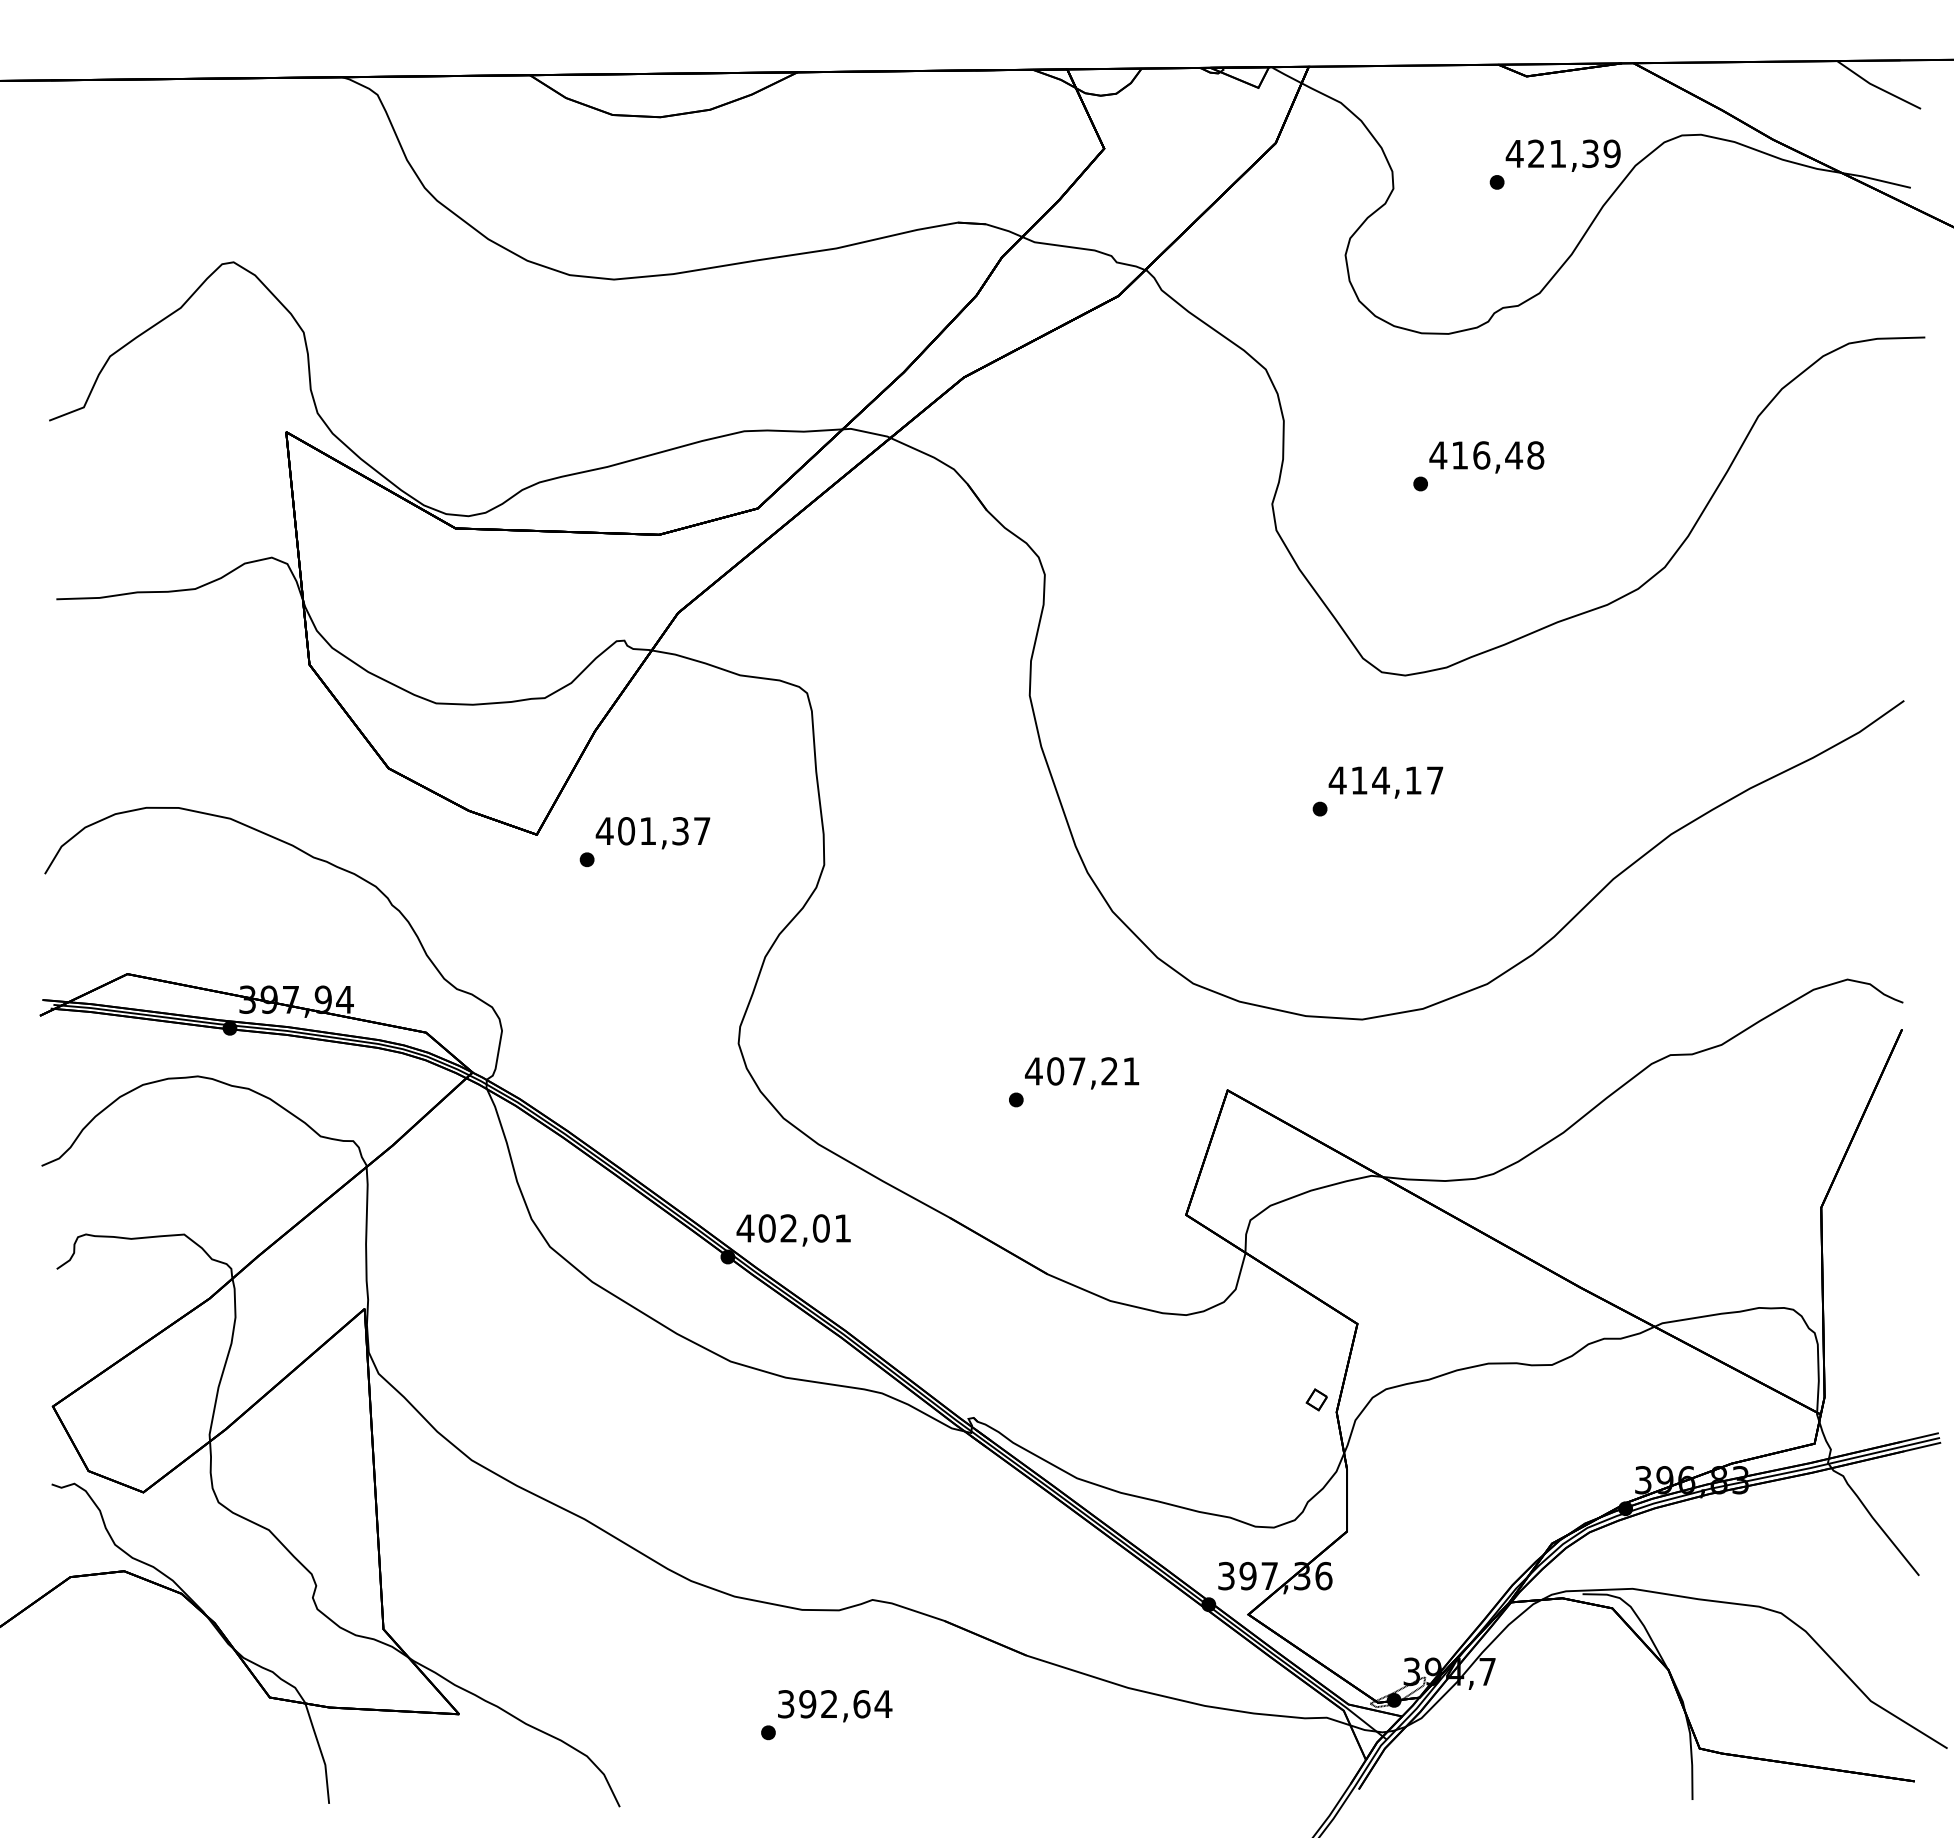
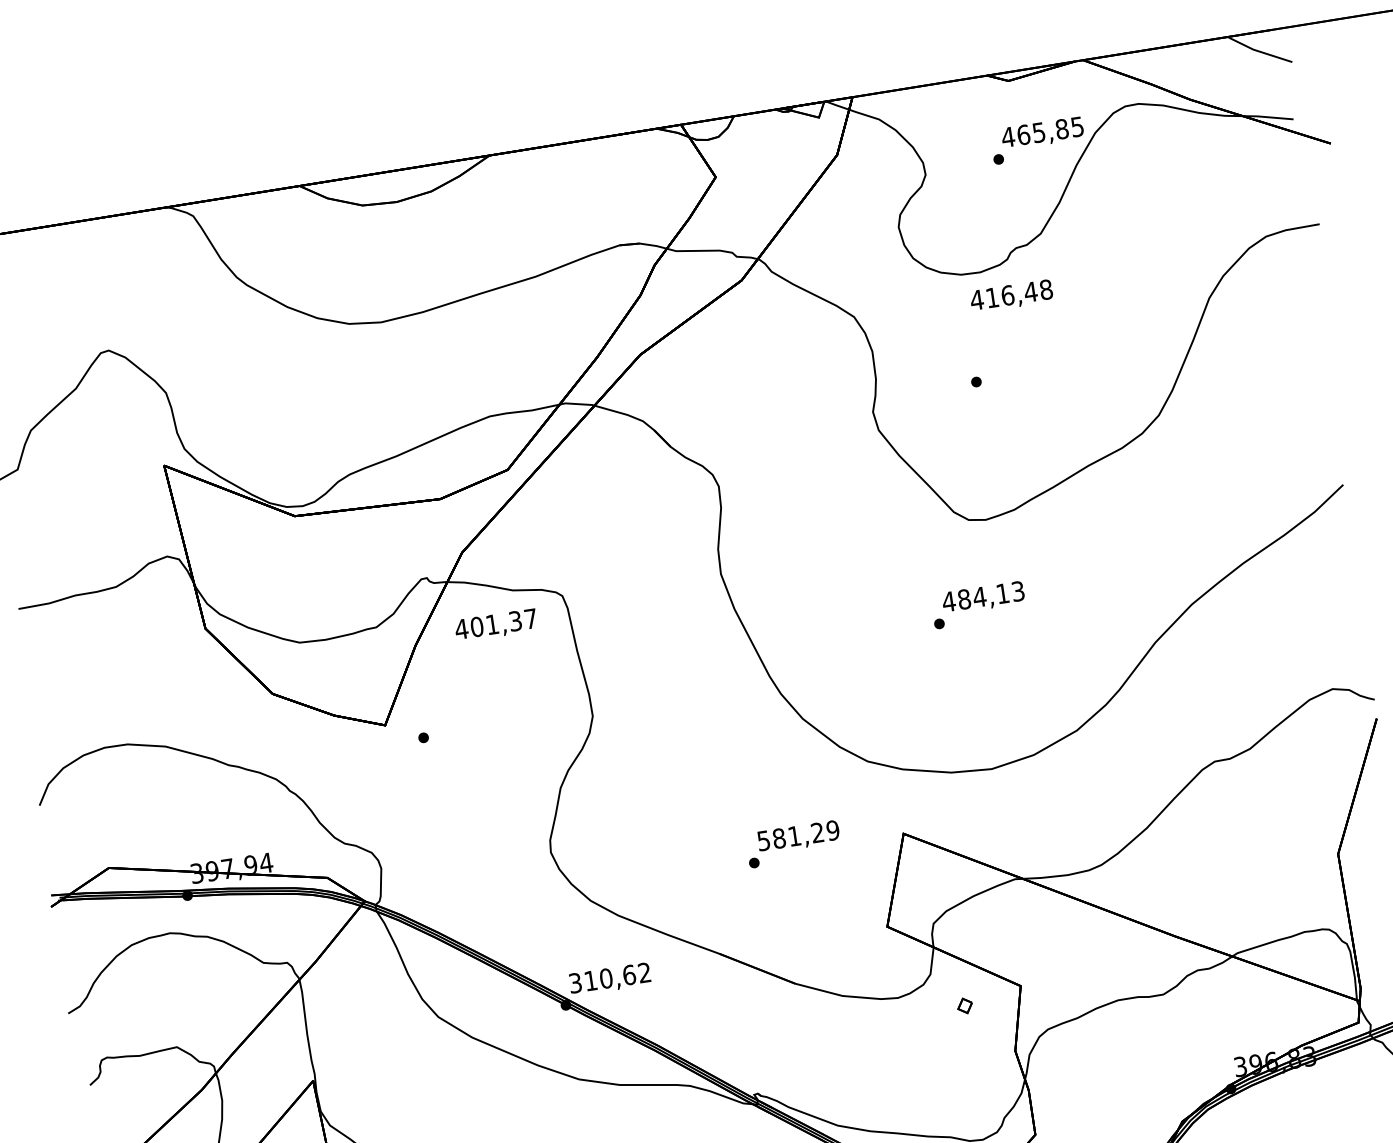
text: (1574, 153) -> (1050, 130), 421,39 -> 465,85
text: (1486, 457) -> (1011, 296), moved
text: (1397, 780) -> (991, 595), 414,17 -> 484,13
text: (652, 833) -> (495, 625), moved
text: (1081, 1071) -> (797, 835), 407,21 -> 581,29
text: (793, 1228) -> (609, 978), 402,01 -> 310,62
part: (1316, 1399) -> (964, 1005), moved

